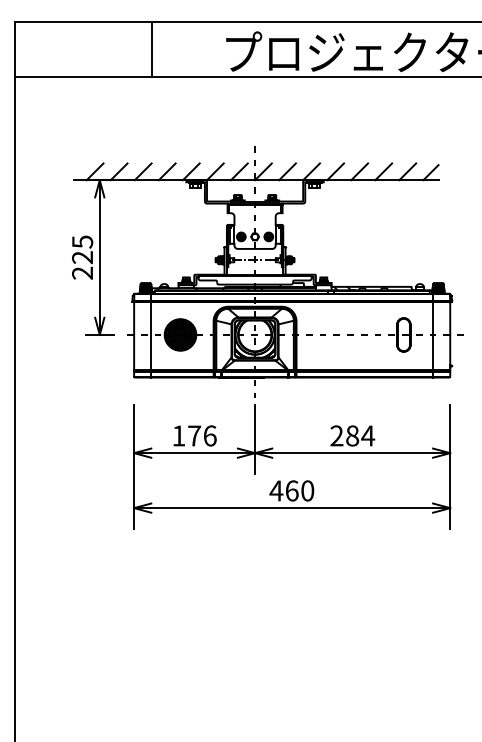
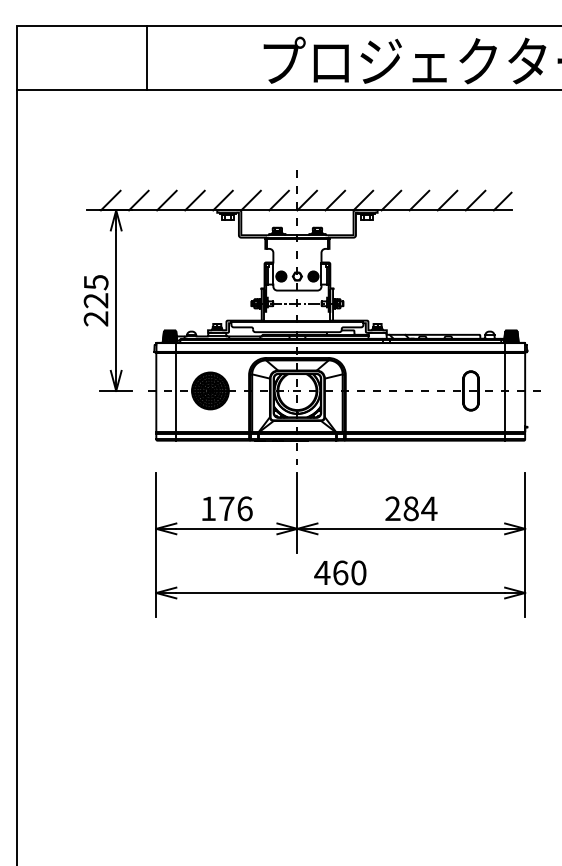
line: (152, 49) -> (147, 57), moved

